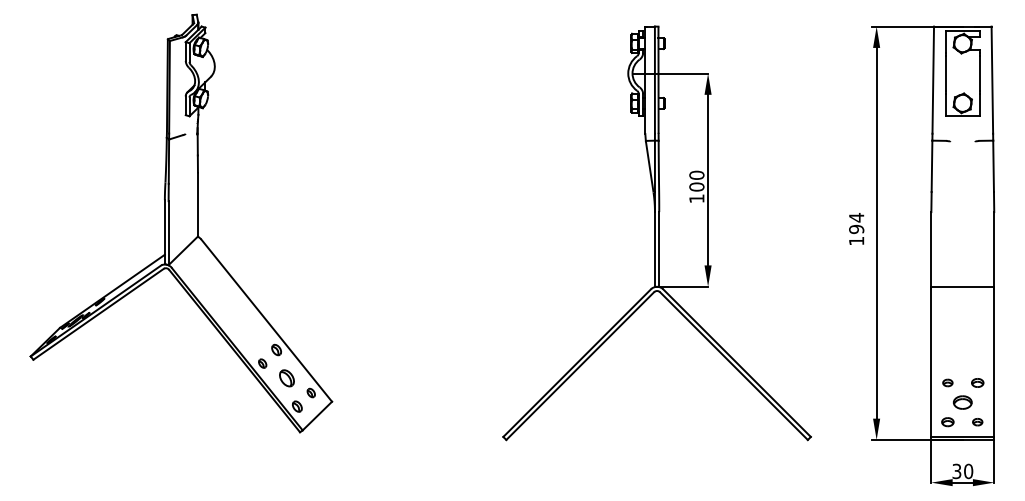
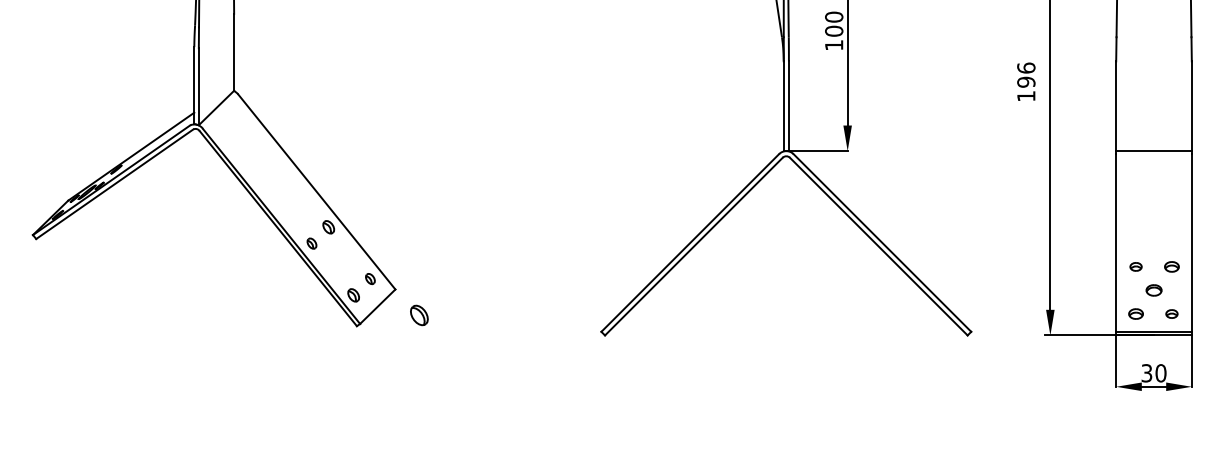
text: (856, 217) -> (1026, 67), 194 -> 196
part: (286, 378) -> (418, 315), moved
part: (962, 402) -> (1153, 290), size x0.7

